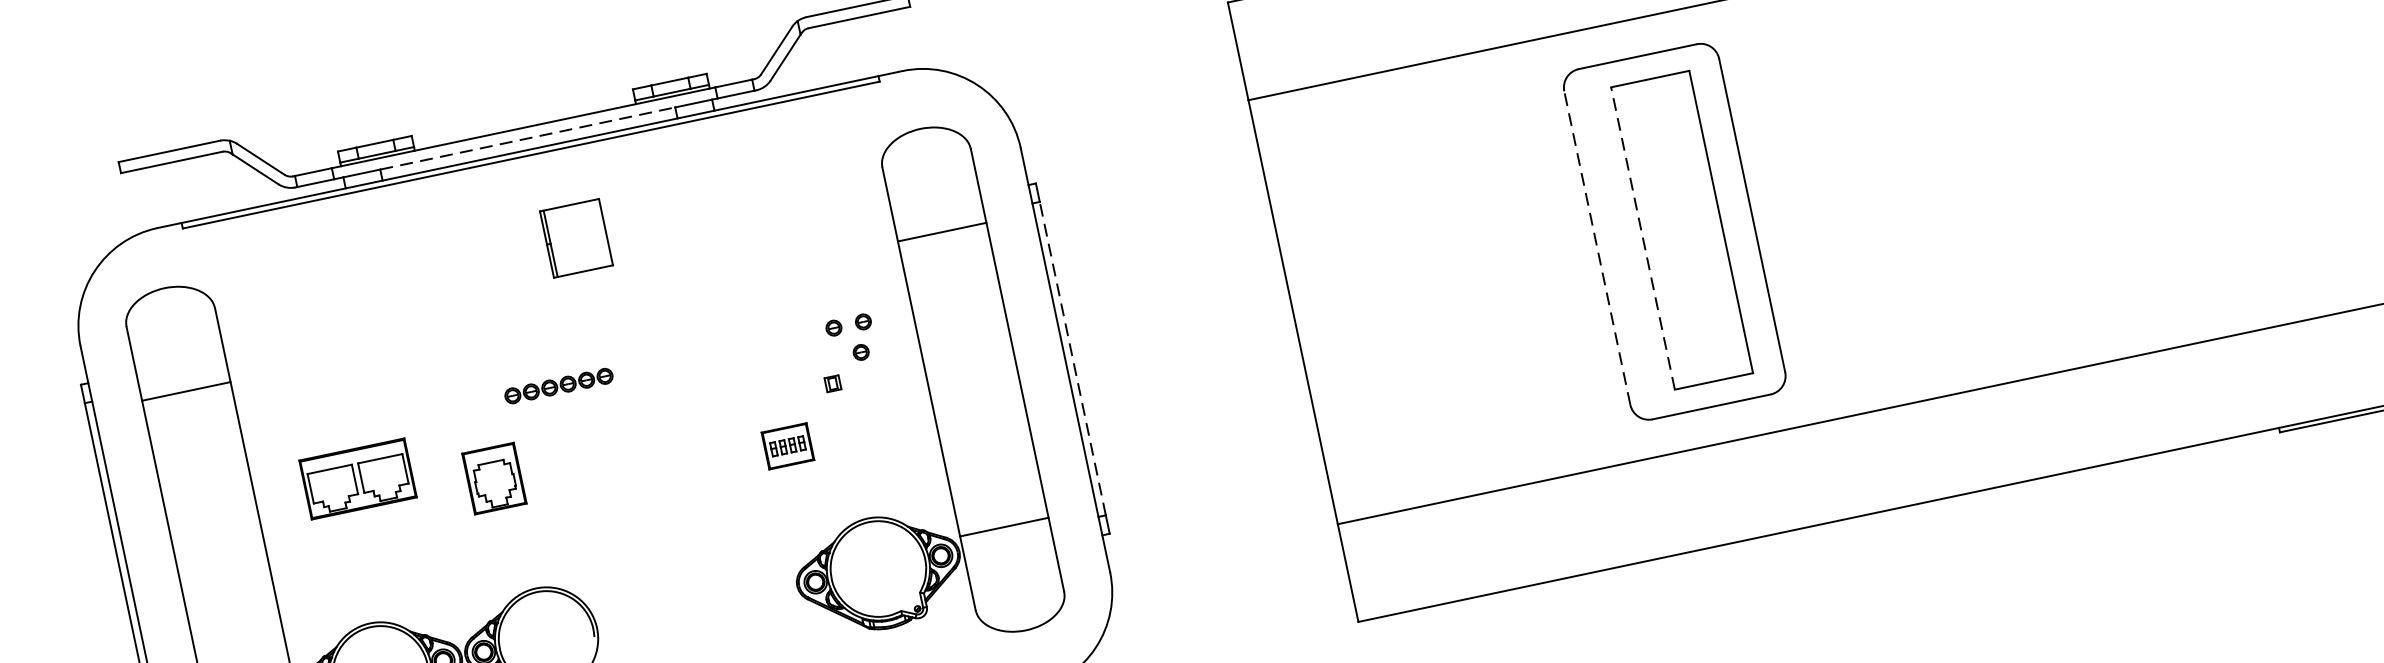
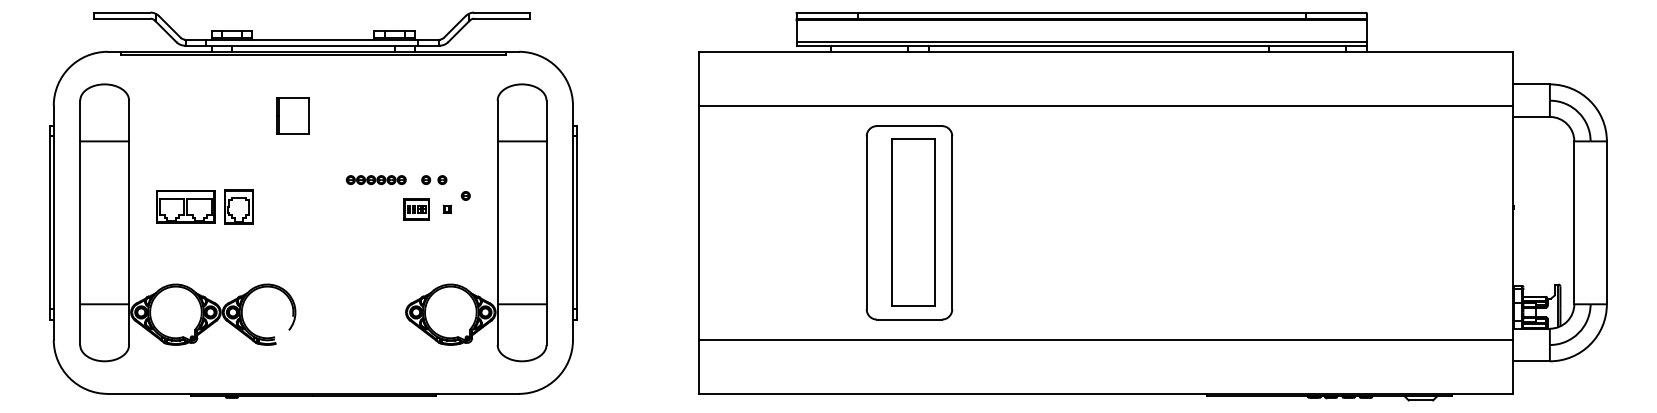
line: (527, 138) -> (313, 45), dashed -> solid
part: (575, 237) -> (292, 115), moved
line: (1642, 238) -> (891, 222), dashed -> solid
line: (1596, 247) -> (866, 222), dashed -> solid
part: (849, 325) -> (434, 180), moved
line: (1073, 357) -> (577, 222), dashed -> solid
part: (557, 387) -> (375, 180), moved
part: (787, 446) -> (416, 209), moved
part: (493, 478) -> (238, 206), moved

